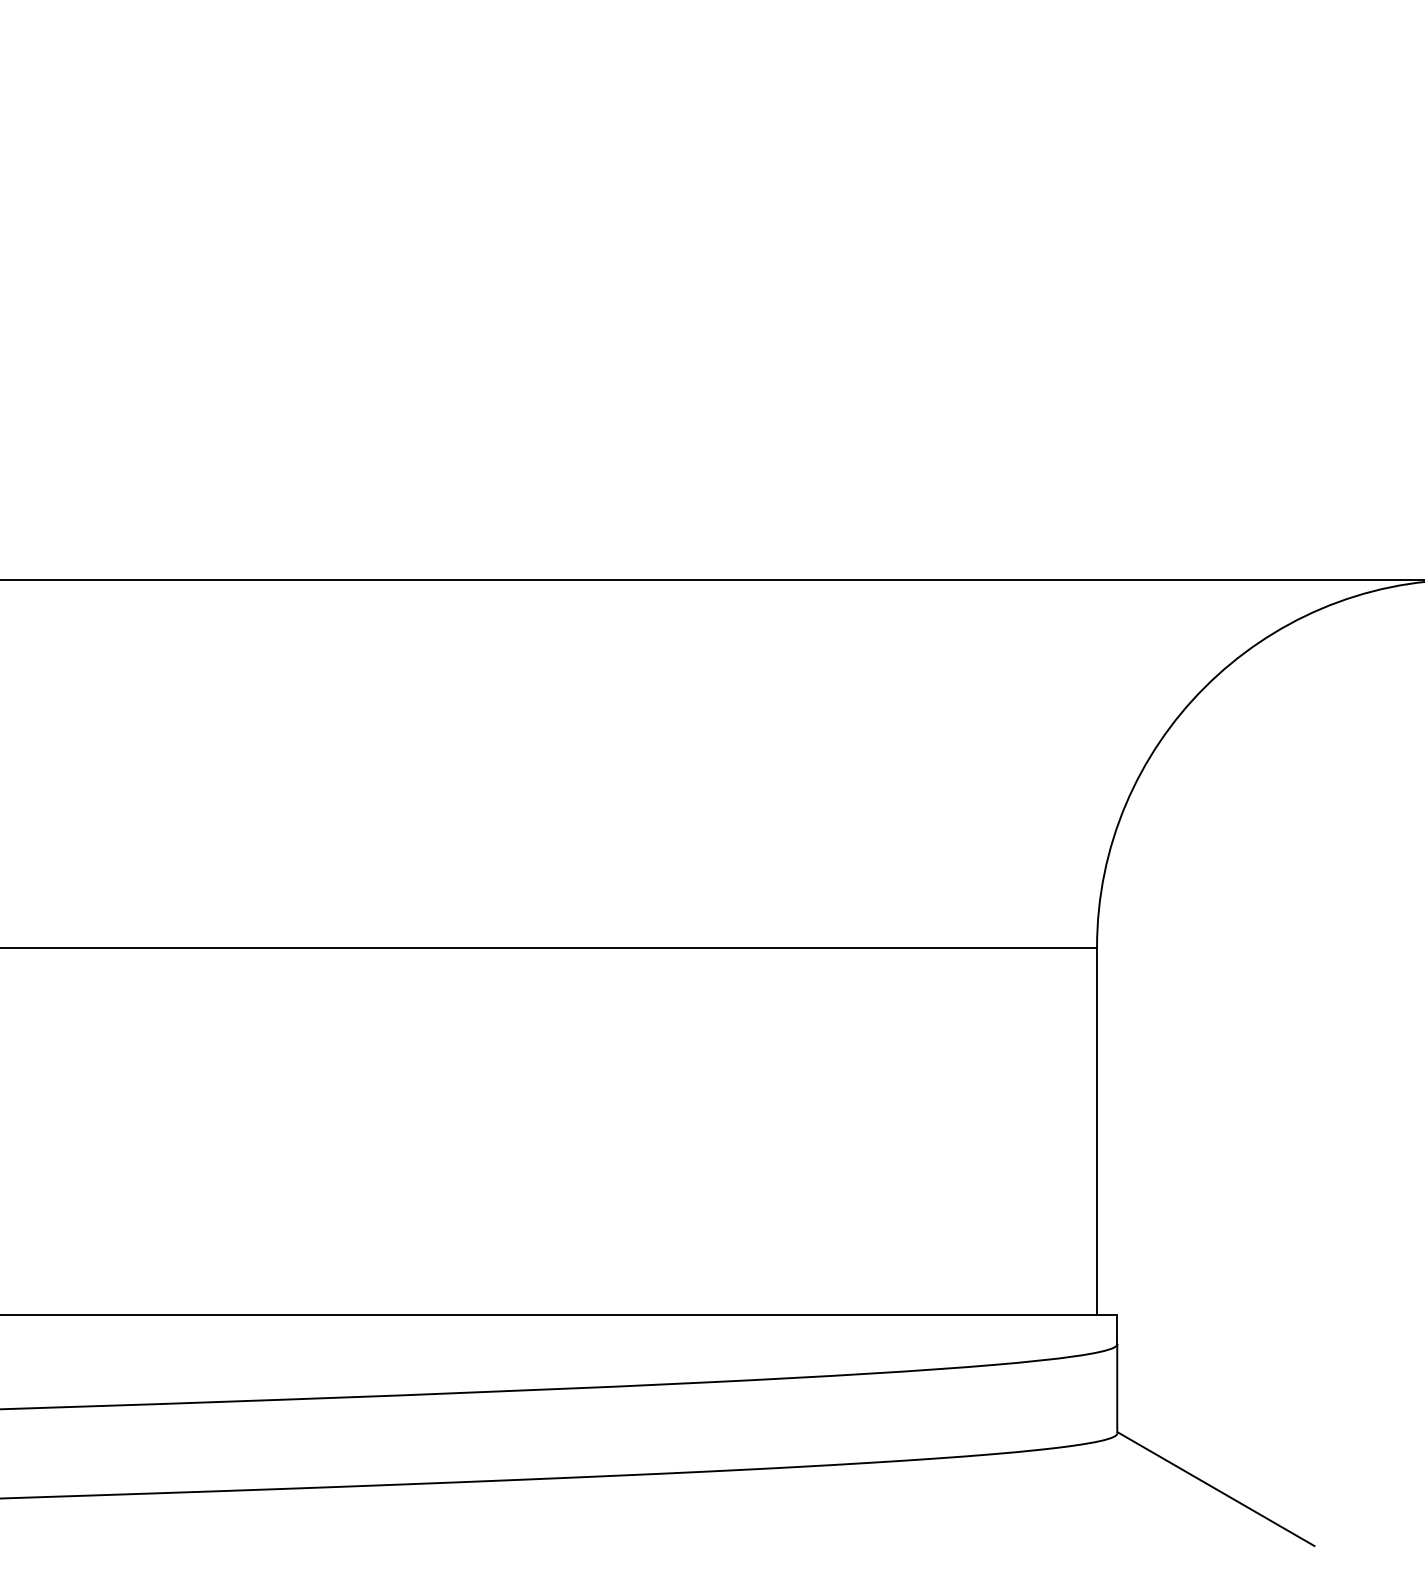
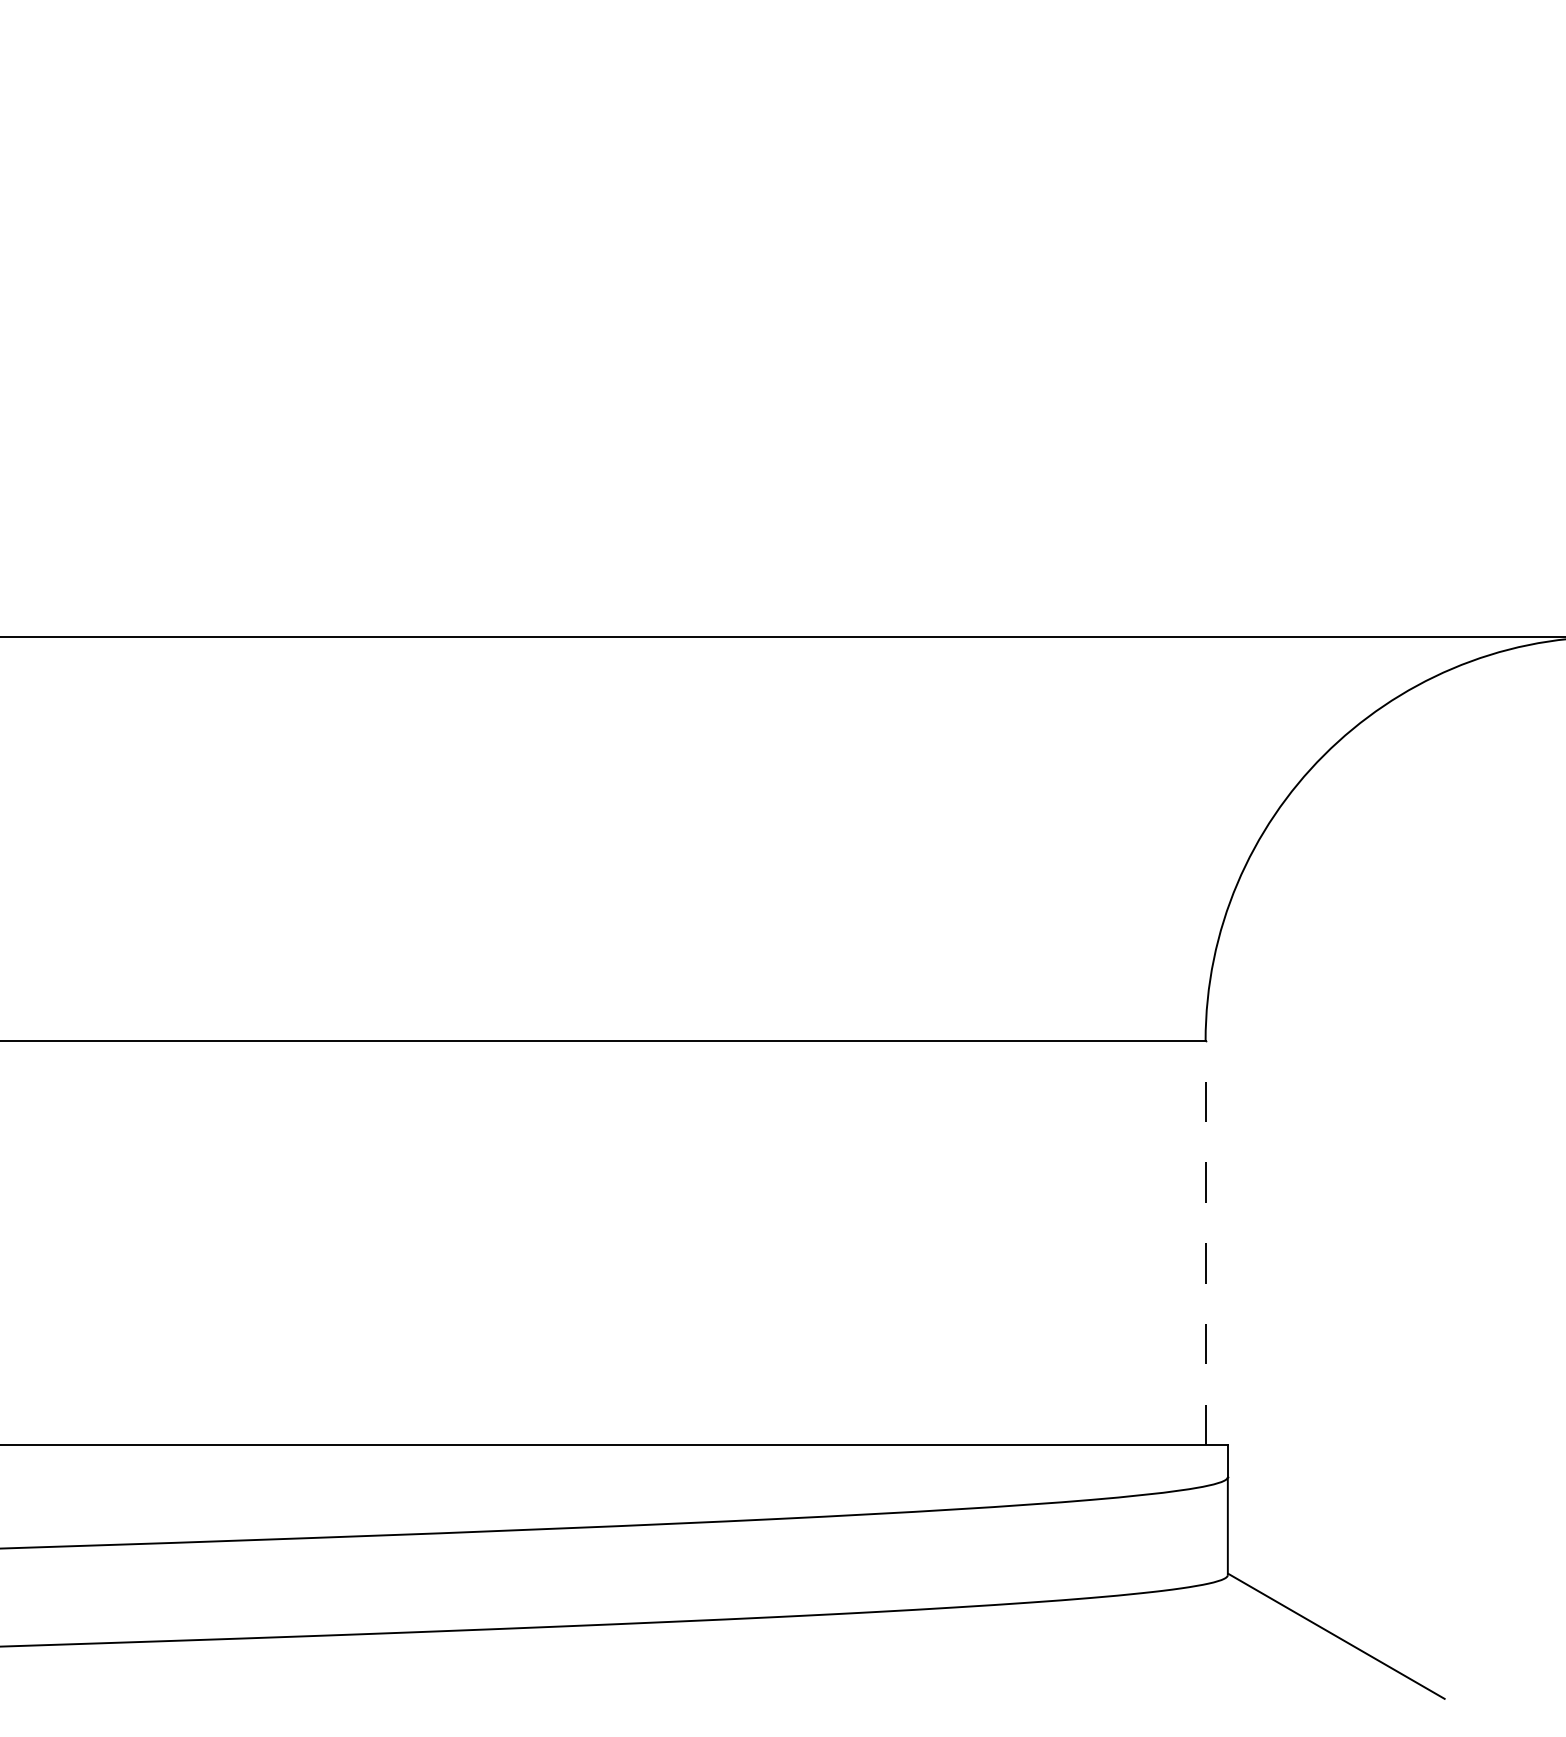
line: (1096, 1130) -> (1205, 1242), solid -> dashed

